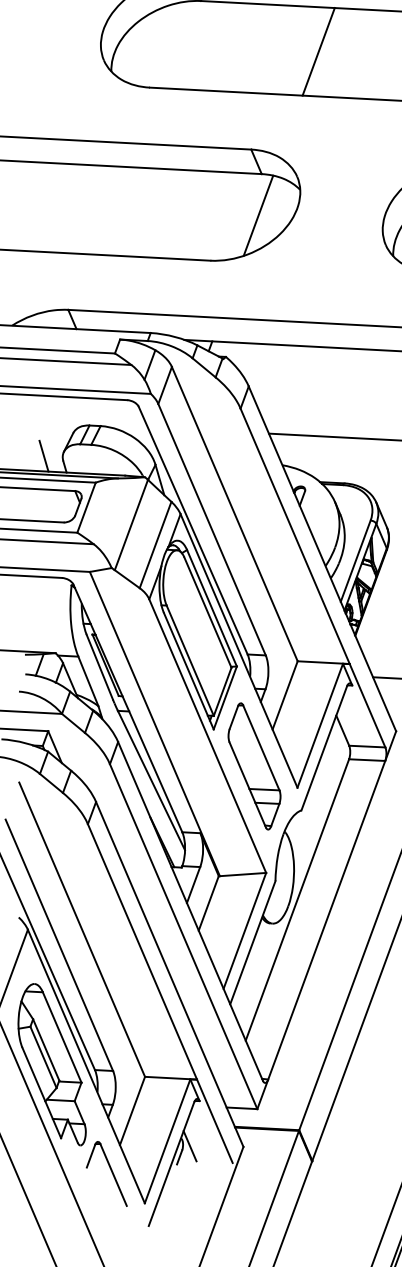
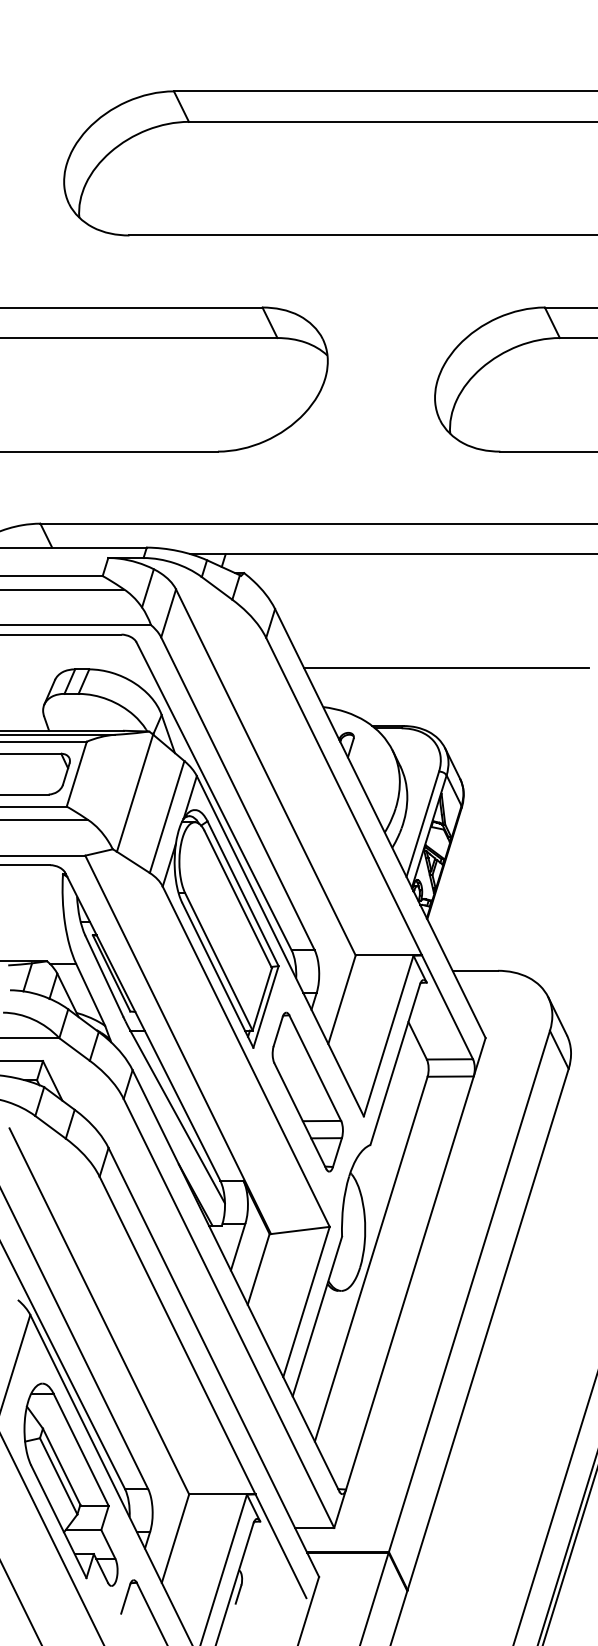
line: (318, 51) -> (341, 178), removed
line: (258, 215) -> (276, 391), removed
line: (43, 456) -> (18, 711), removed
line: (189, 1146) -> (250, 1579), removed

